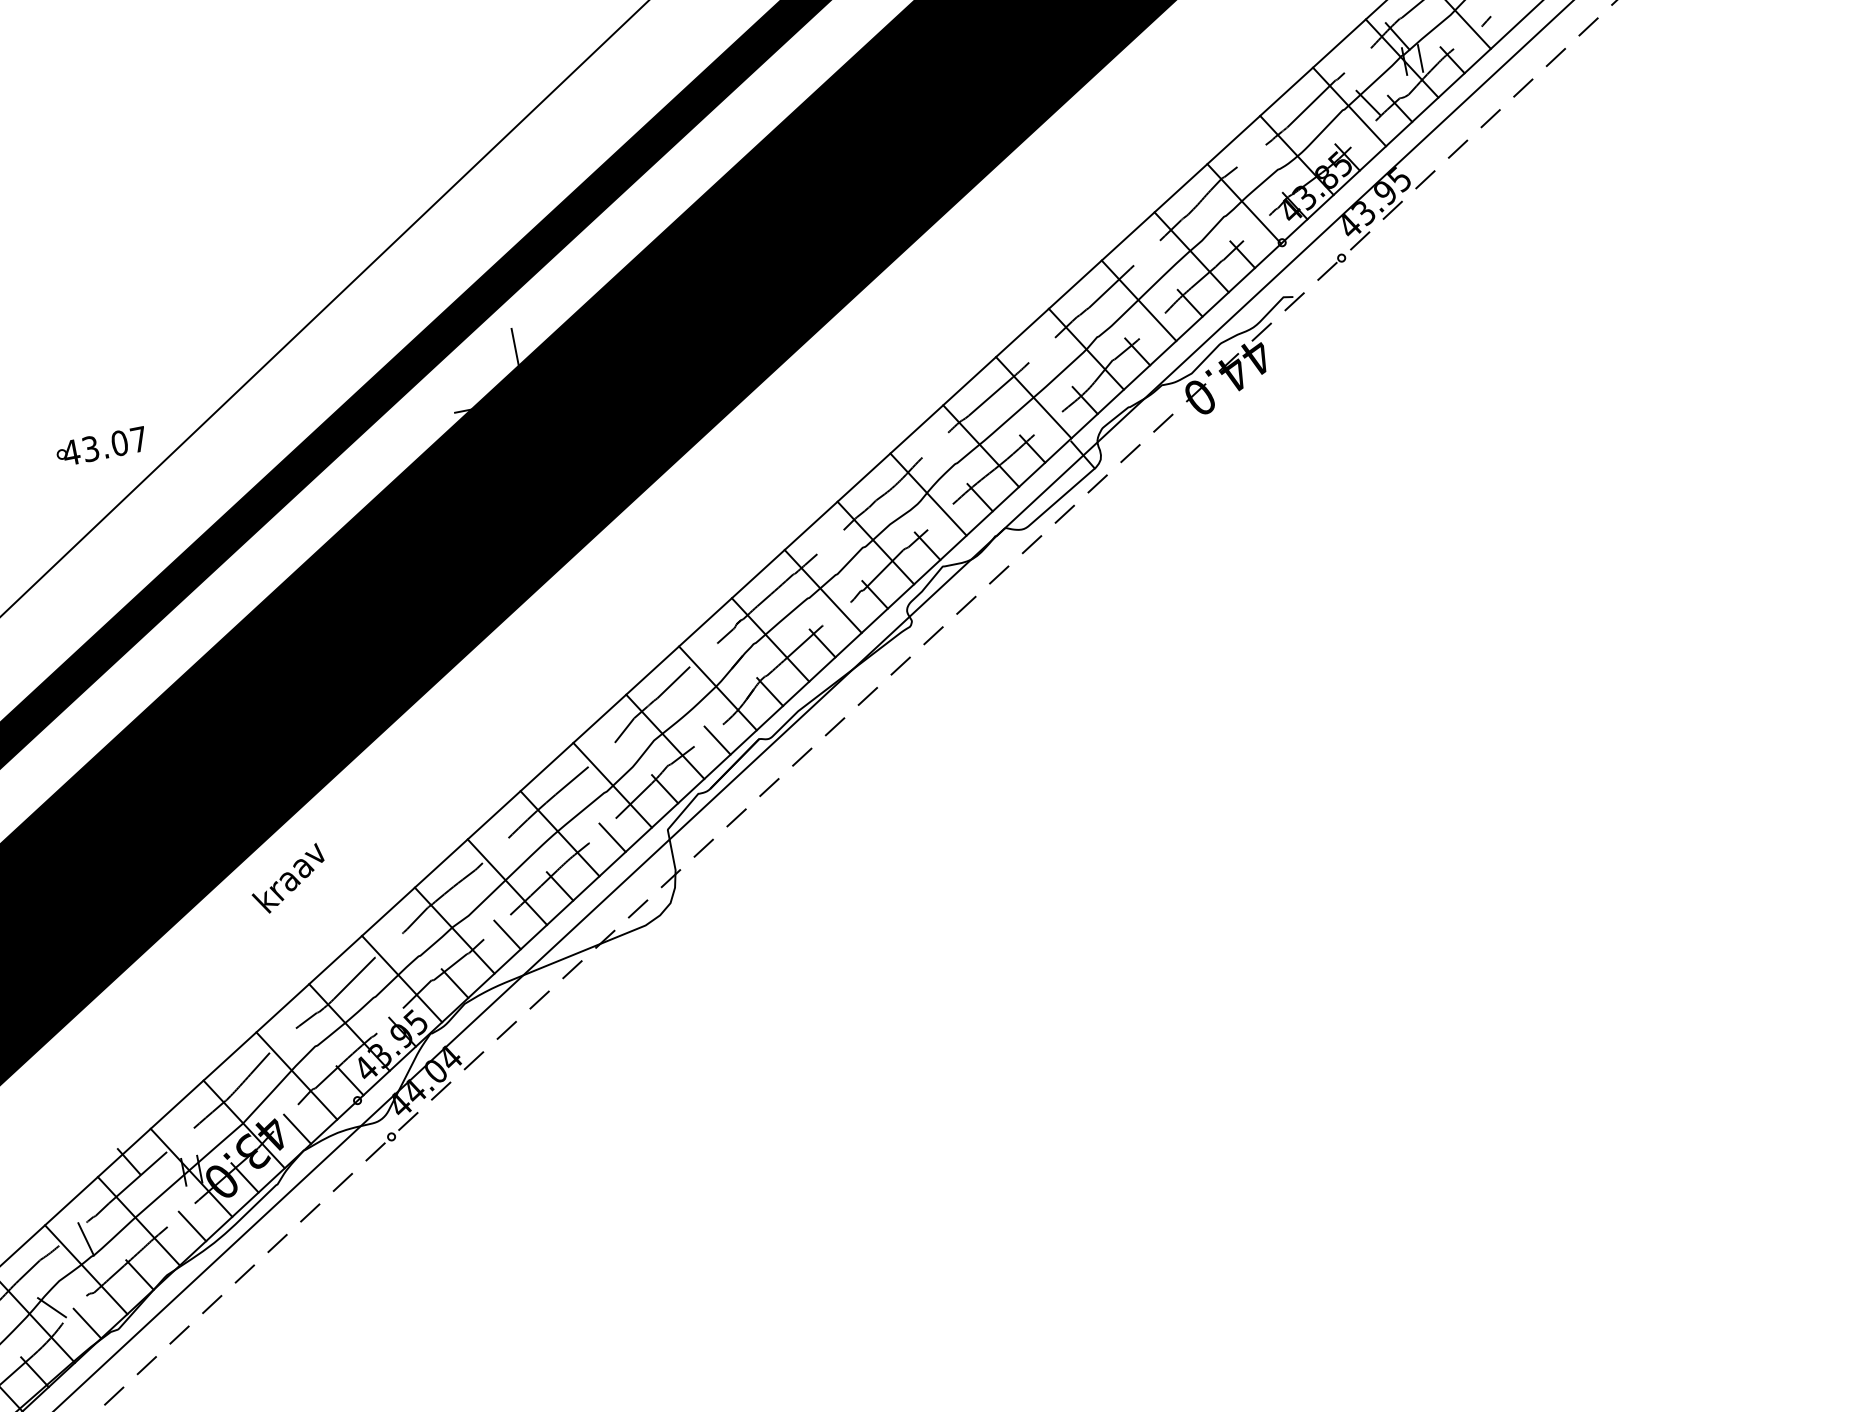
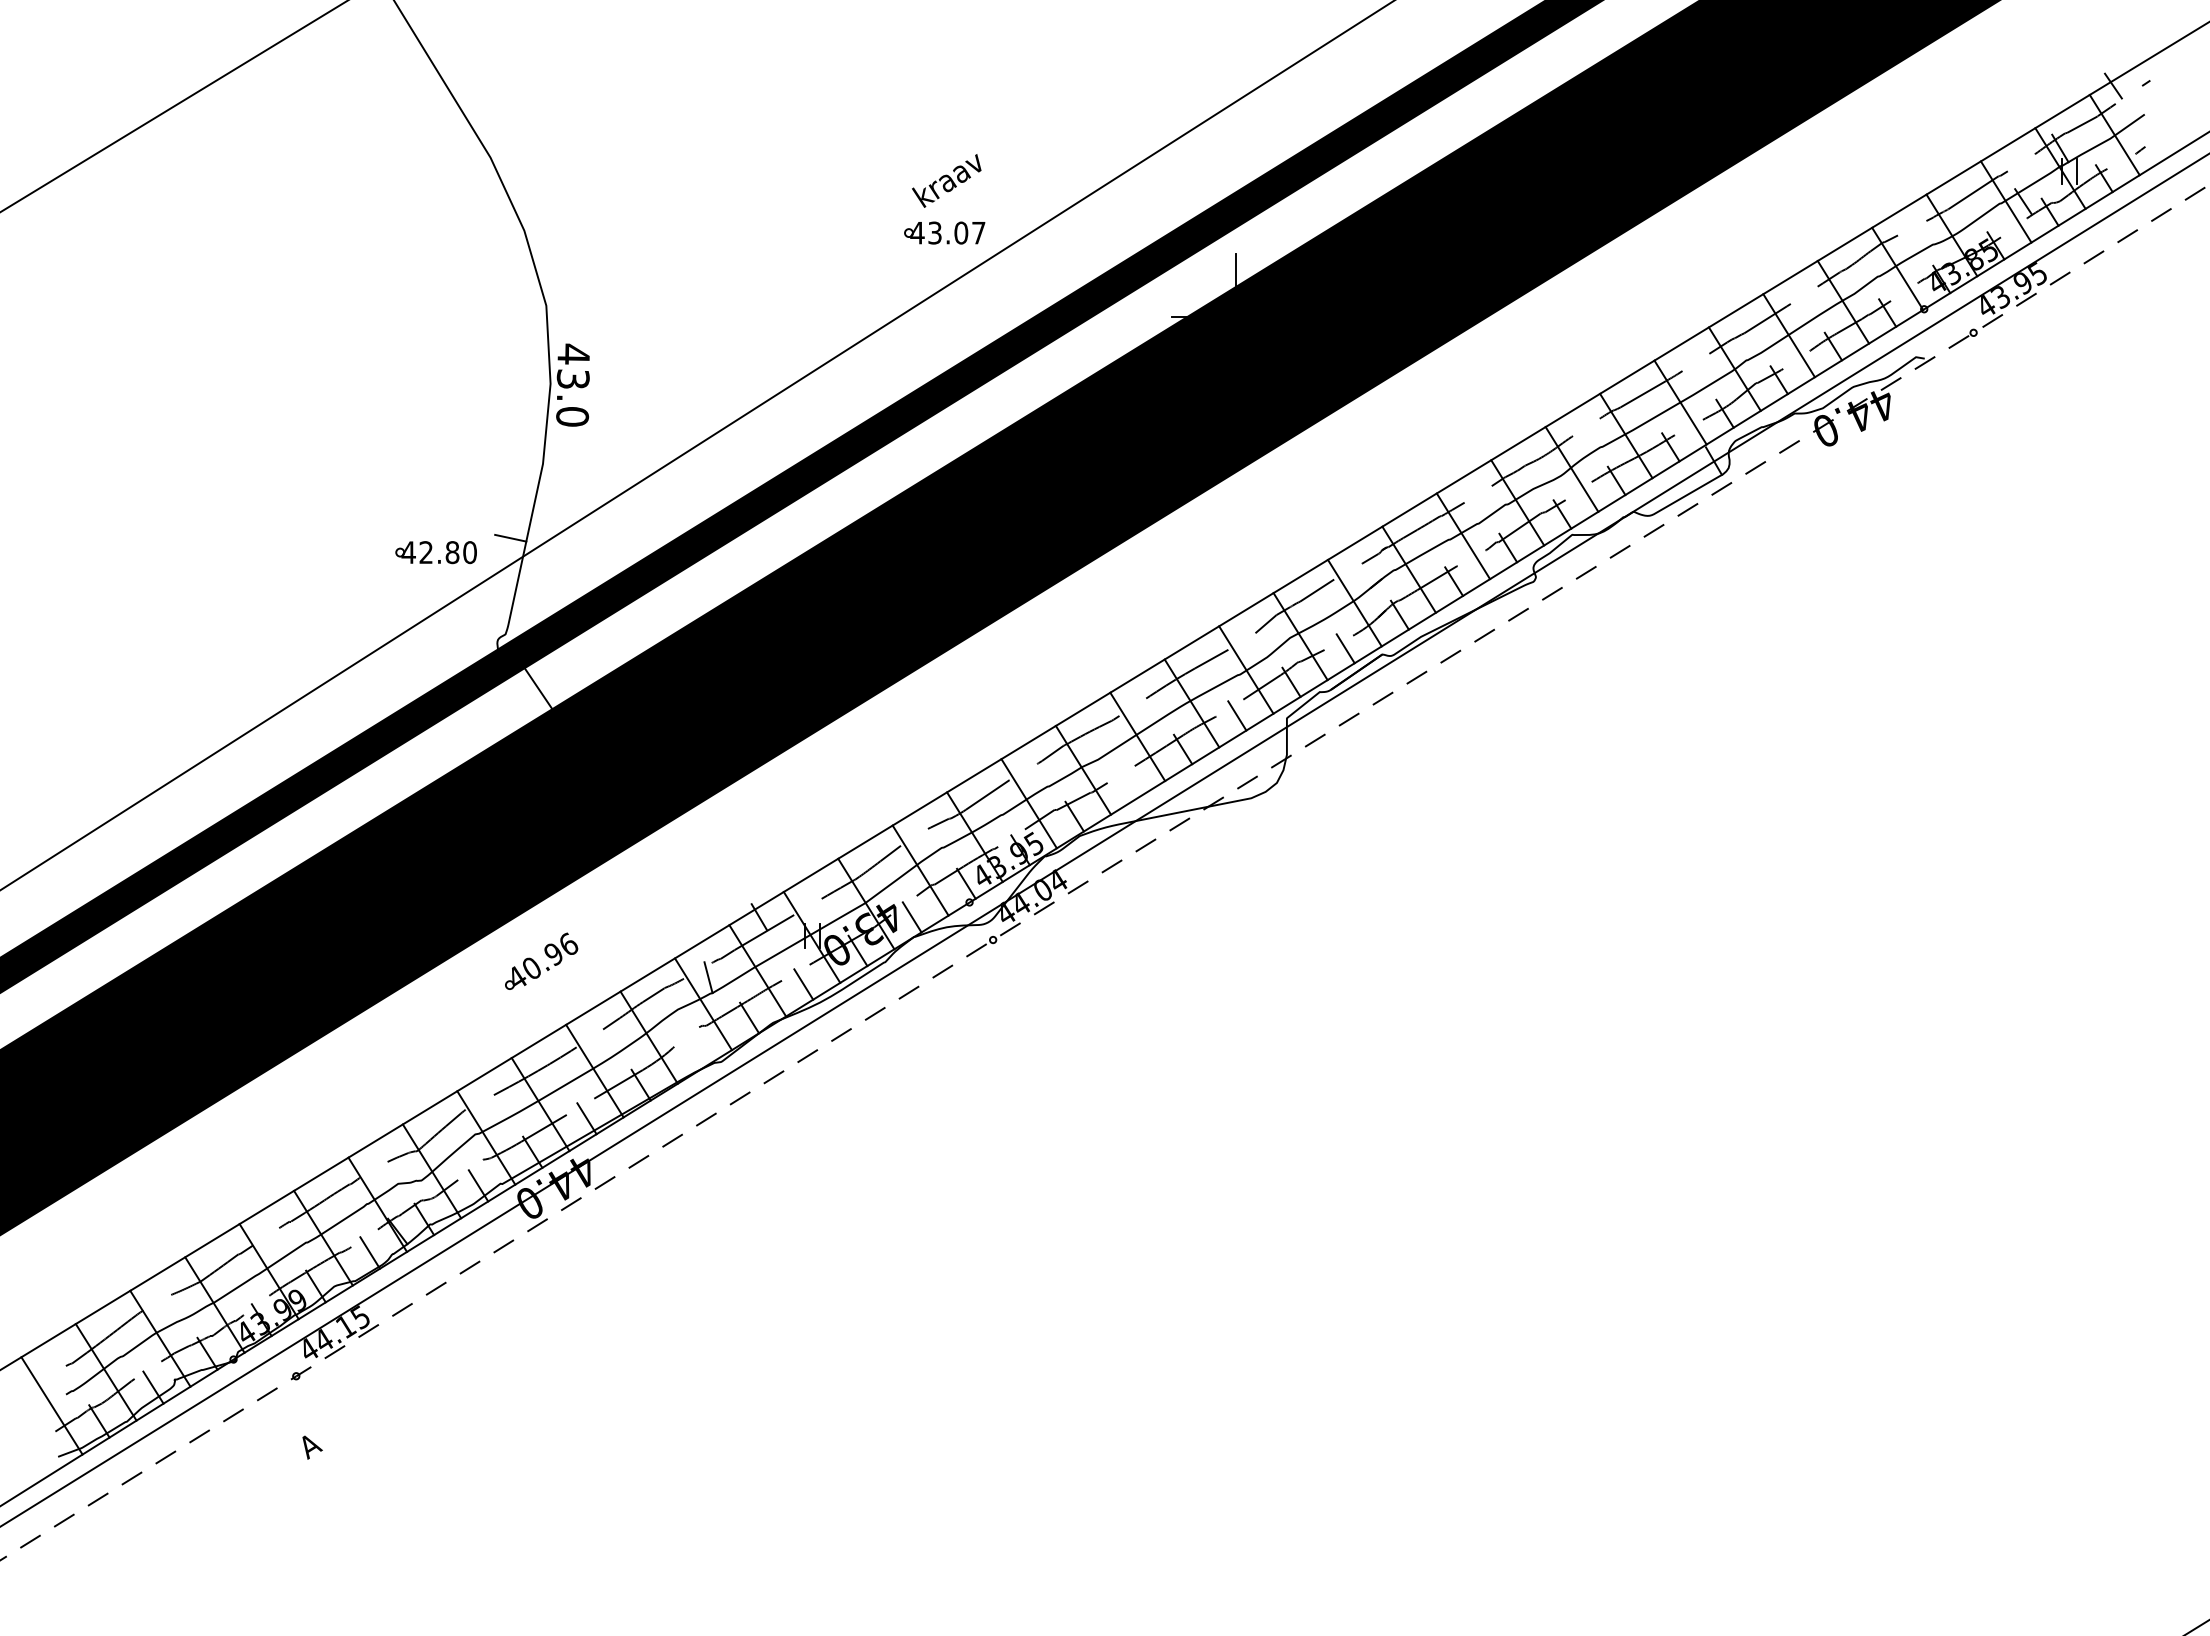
part: (101, 446) -> (944, 232), moved
text: (288, 878) -> (946, 180), moved
line: (506, 934) -> (1128, 782), removed
line: (51, 1307) -> (666, 1031), removed
line: (86, 1323) -> (694, 1051), removed

